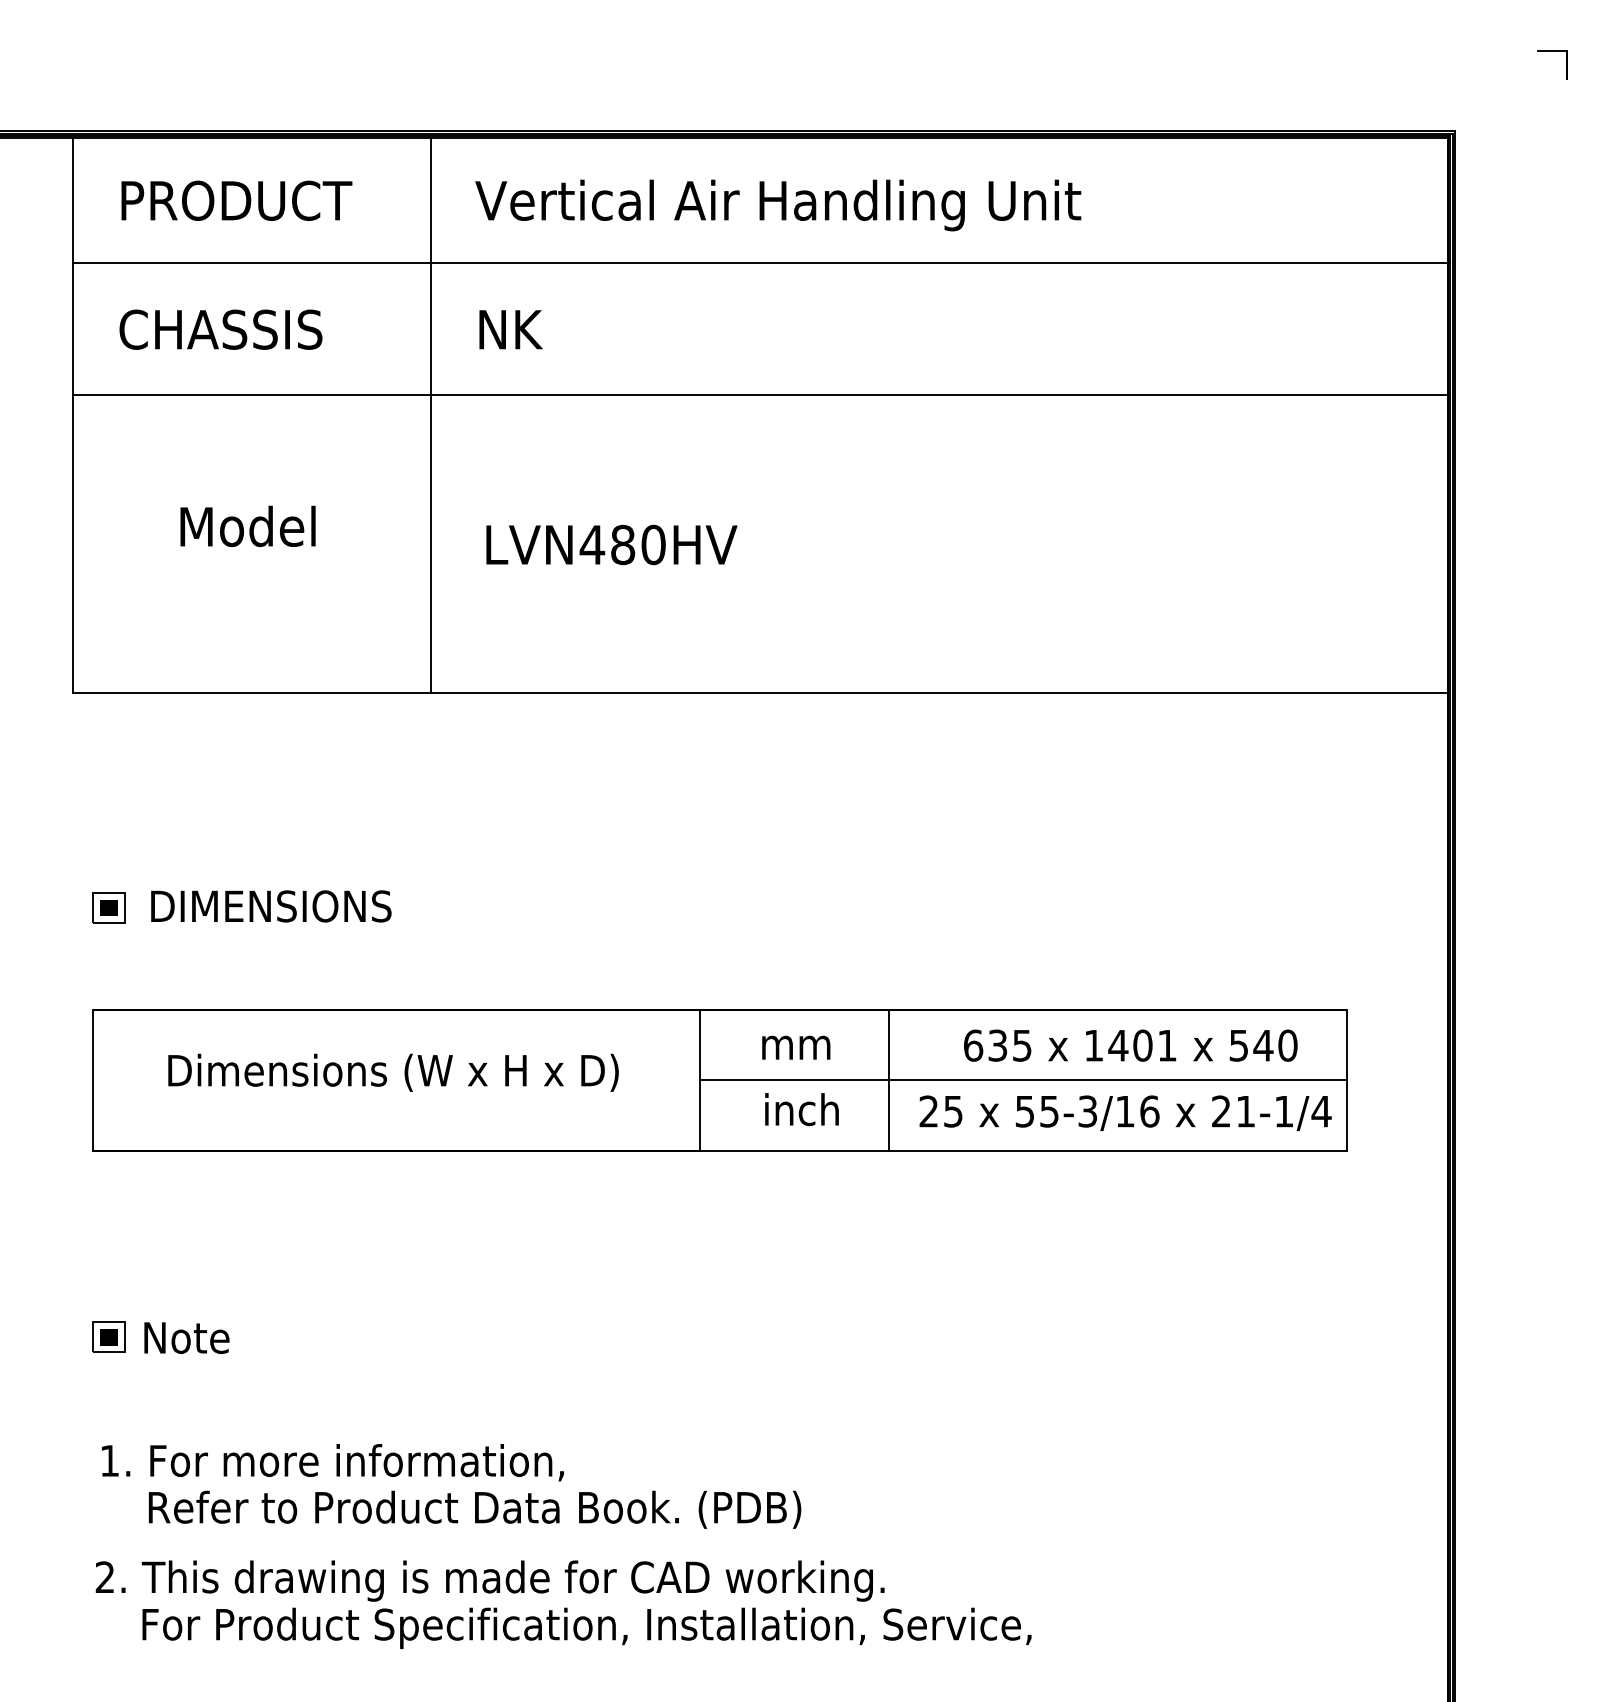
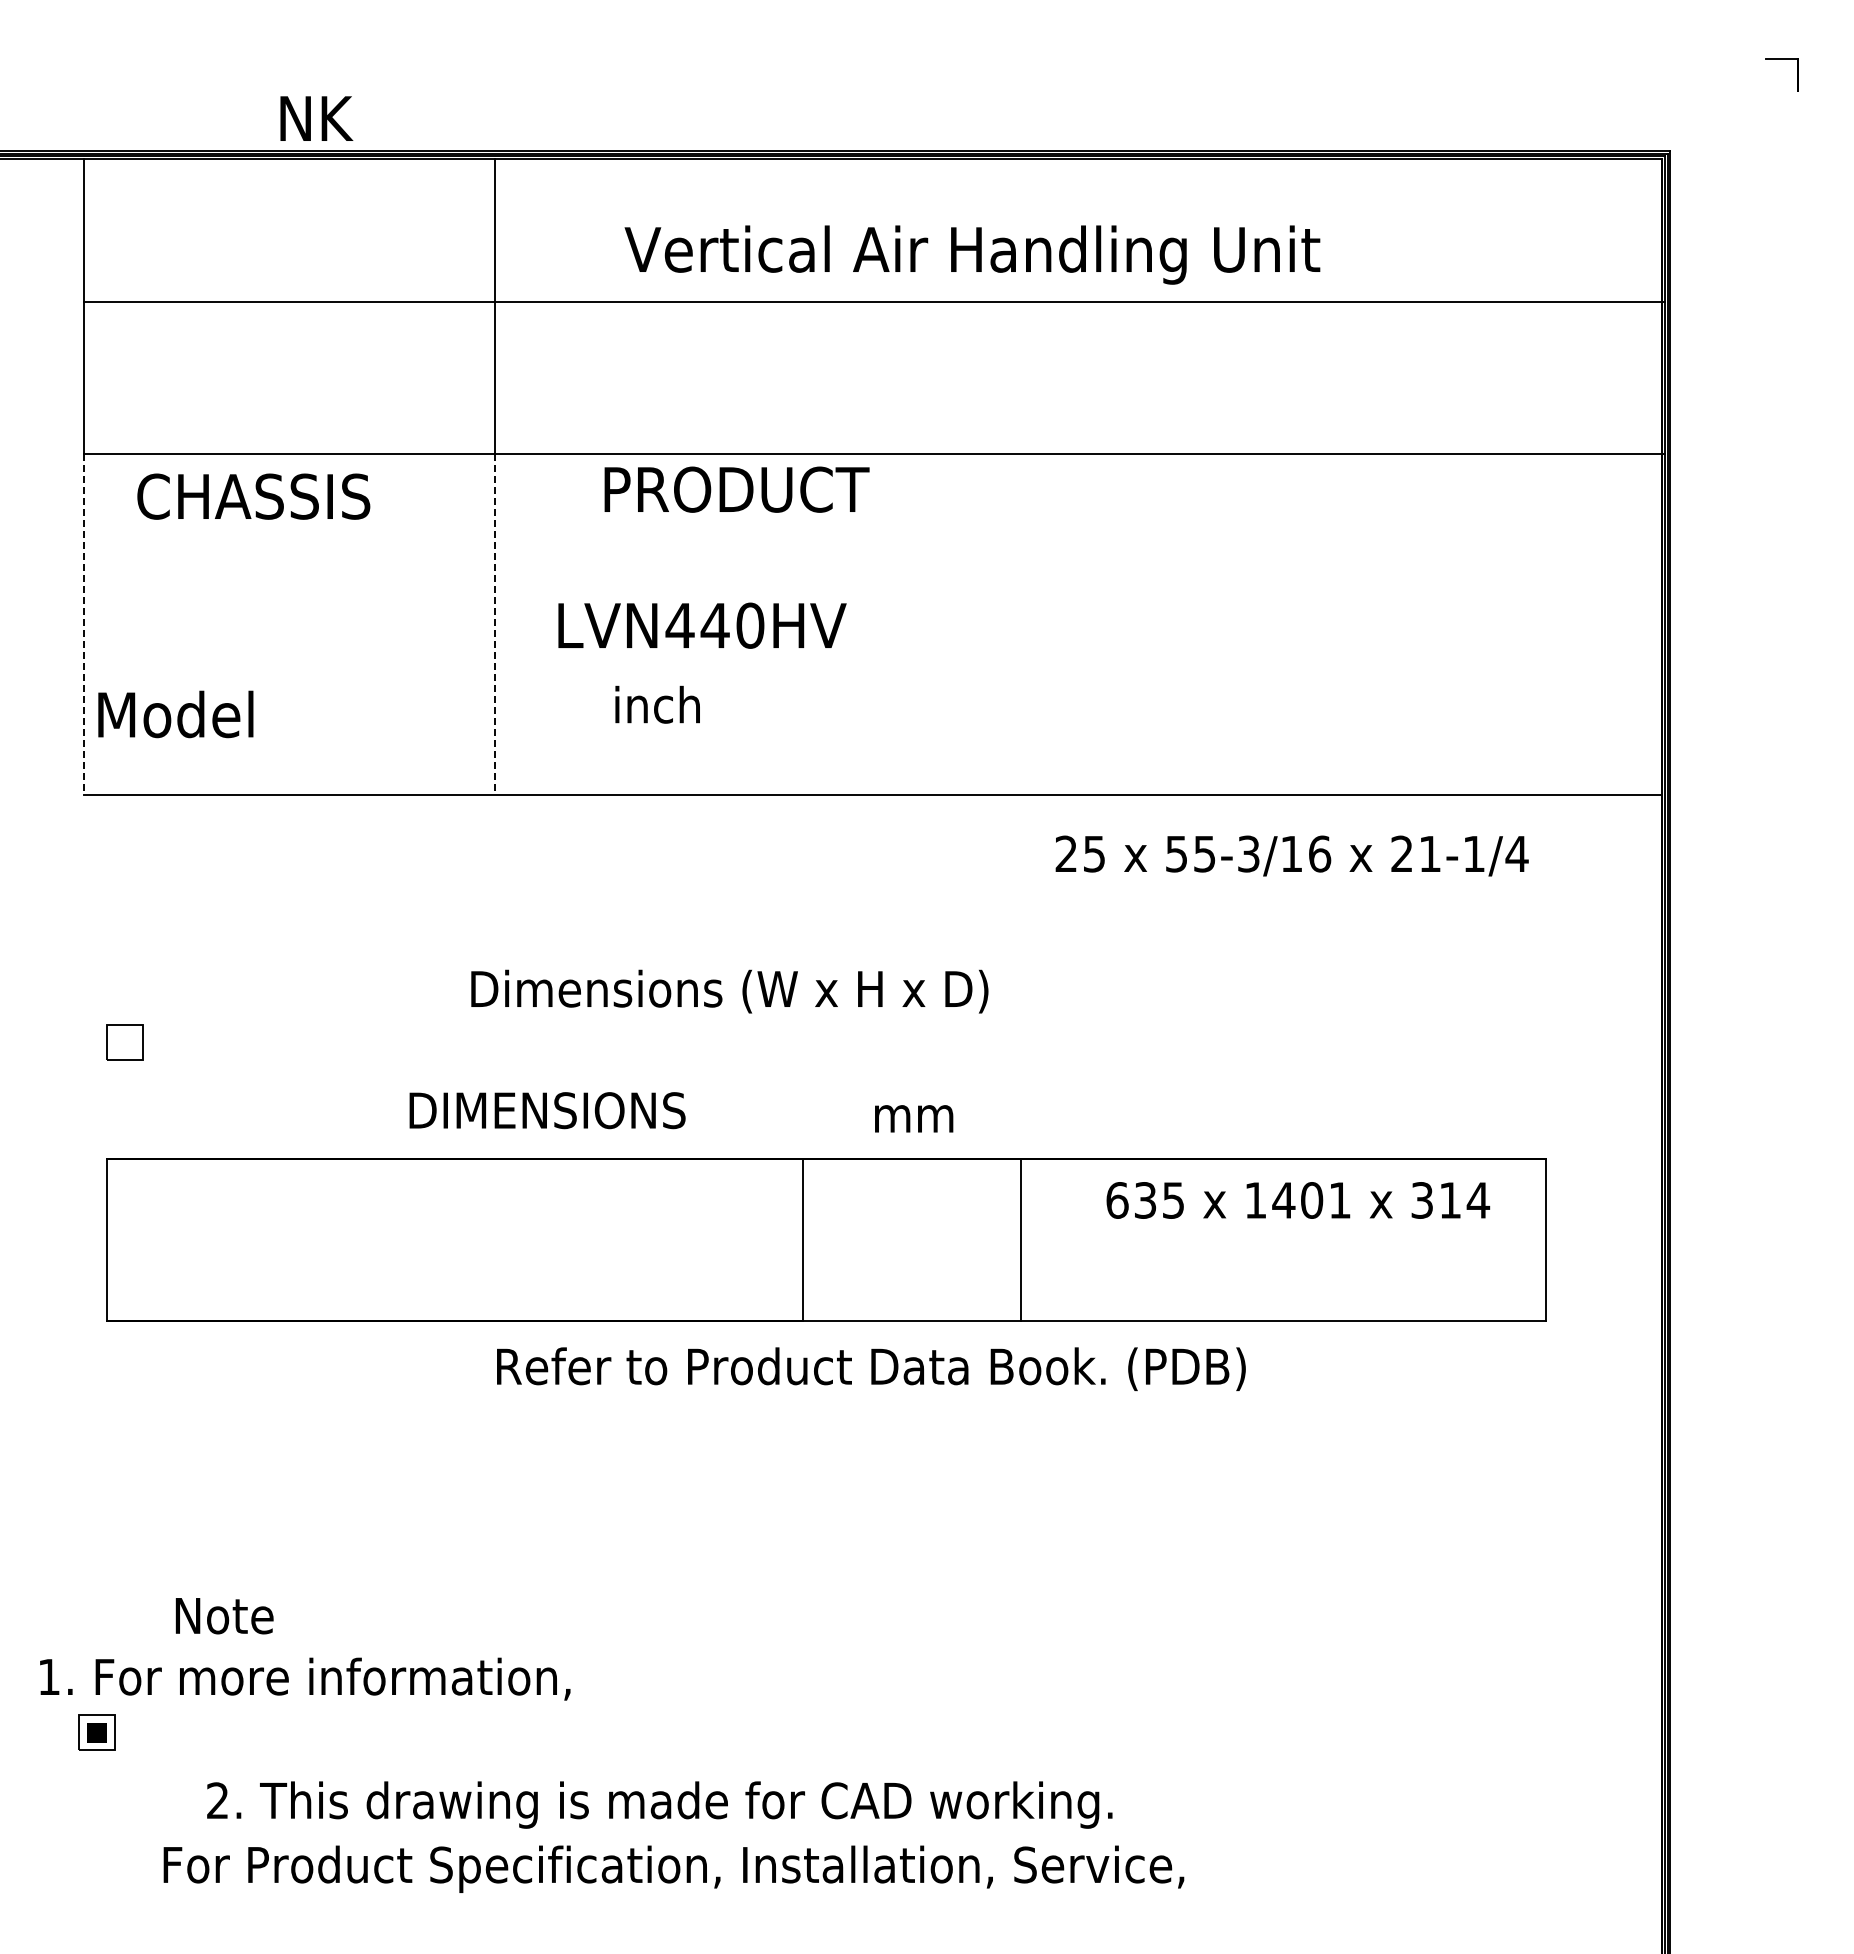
text: (236, 200) -> (736, 489), moved
text: (778, 205) -> (972, 254), moved
text: (220, 329) -> (253, 496), moved
text: (510, 329) -> (316, 118), moved
text: (247, 526) -> (175, 714), moved
line: (72, 543) -> (83, 624), solid -> dashed
line: (430, 543) -> (494, 624), solid -> dashed
text: (622, 544) -> (714, 625), LVN480HV -> LVN440HV
text: (271, 906) -> (547, 1110), moved
fill: (108, 908) -> (124, 1042), removed
text: (1264, 1045) -> (1451, 1200), 540 -> 314
text: (796, 1047) -> (914, 1118), moved
text: (393, 1072) -> (729, 991), moved
line: (1023, 1080) -> (1174, 1240), removed
text: (801, 1109) -> (657, 704), moved
text: (1125, 1112) -> (1291, 855), moved
part: (108, 1336) -> (96, 1732), moved
text: (186, 1338) -> (224, 1616), moved
text: (333, 1462) -> (305, 1678), moved
text: (475, 1509) -> (871, 1368), moved
text: (489, 1580) -> (659, 1804), moved

